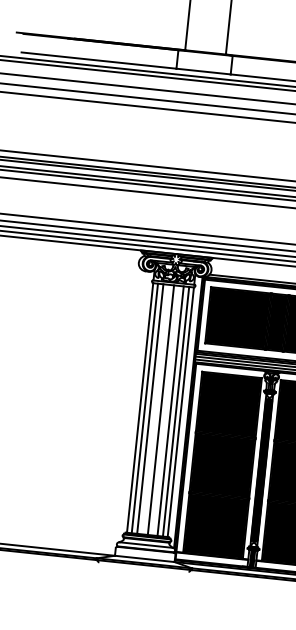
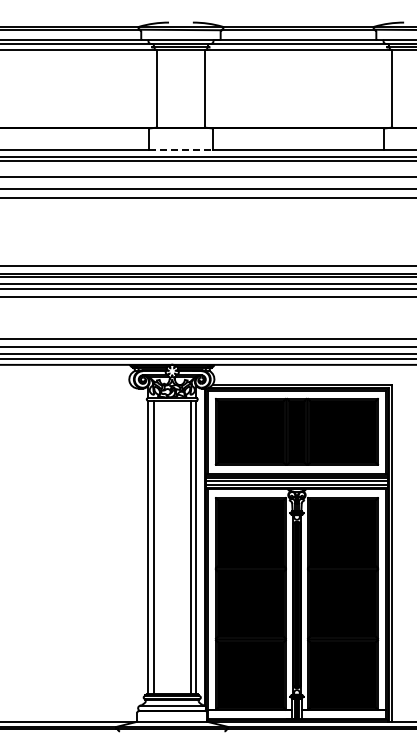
line: (203, 71) -> (181, 150), solid -> dashed
line: (150, 409) -> (160, 547), removed
line: (160, 410) -> (172, 547), removed
line: (170, 411) -> (184, 547), removed

